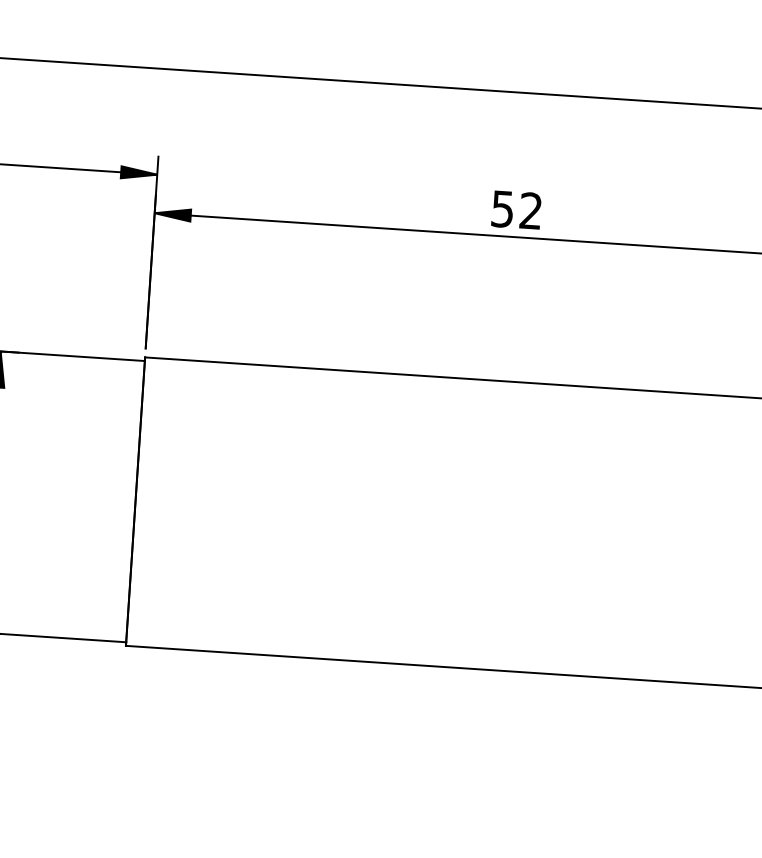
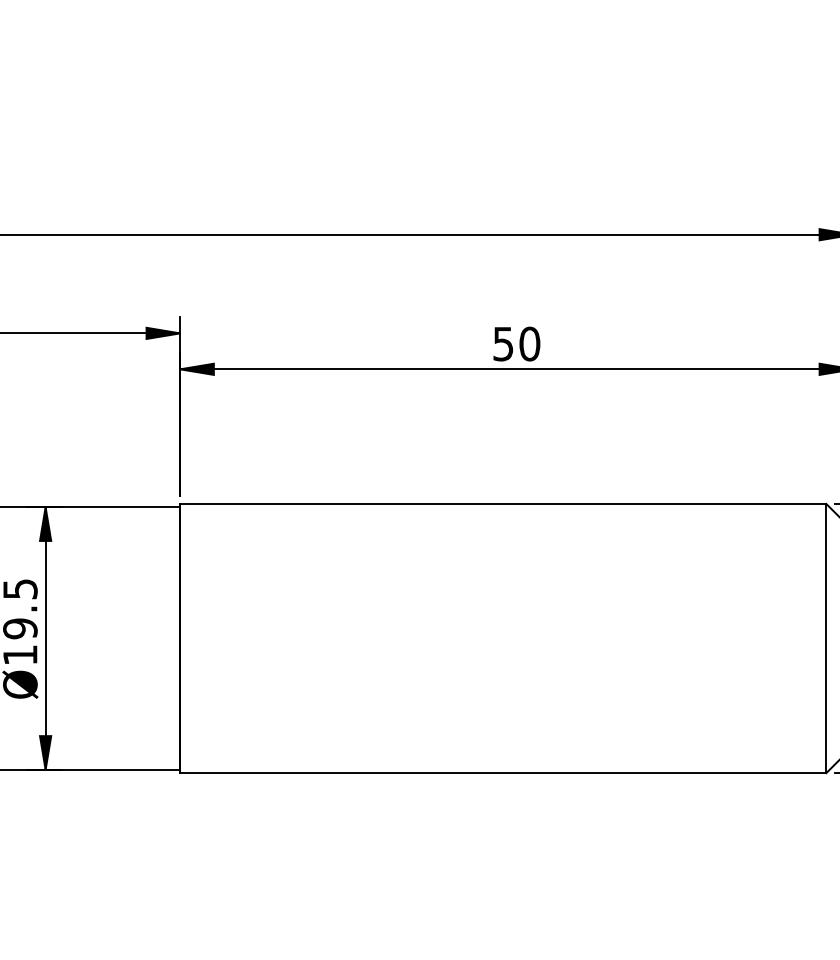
text: (530, 210) -> (529, 343), 52 -> 50

